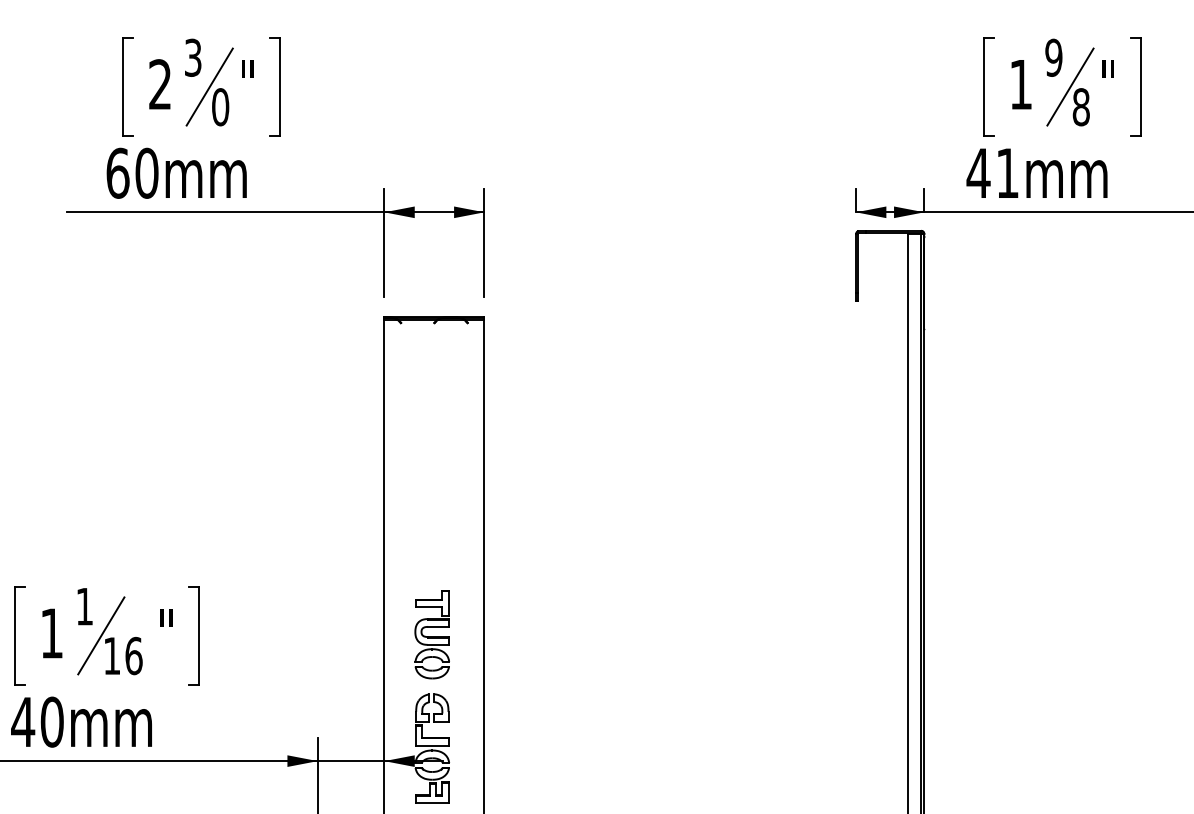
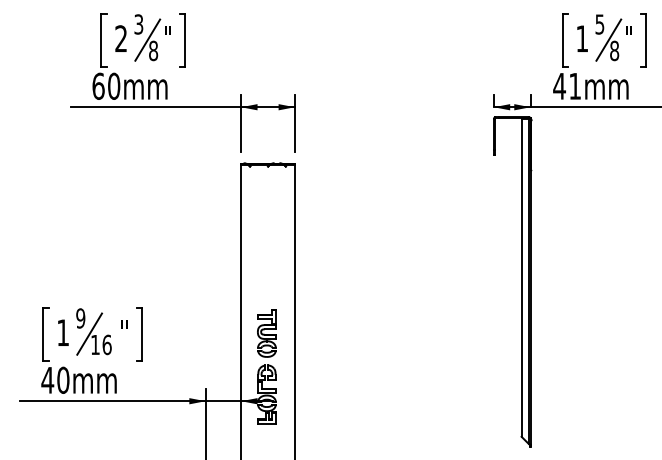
text: (1053, 57) -> (599, 24), 9 -> 5
text: (220, 106) -> (153, 50), 0 -> 8
text: (84, 606) -> (80, 318), 1 -> 9

